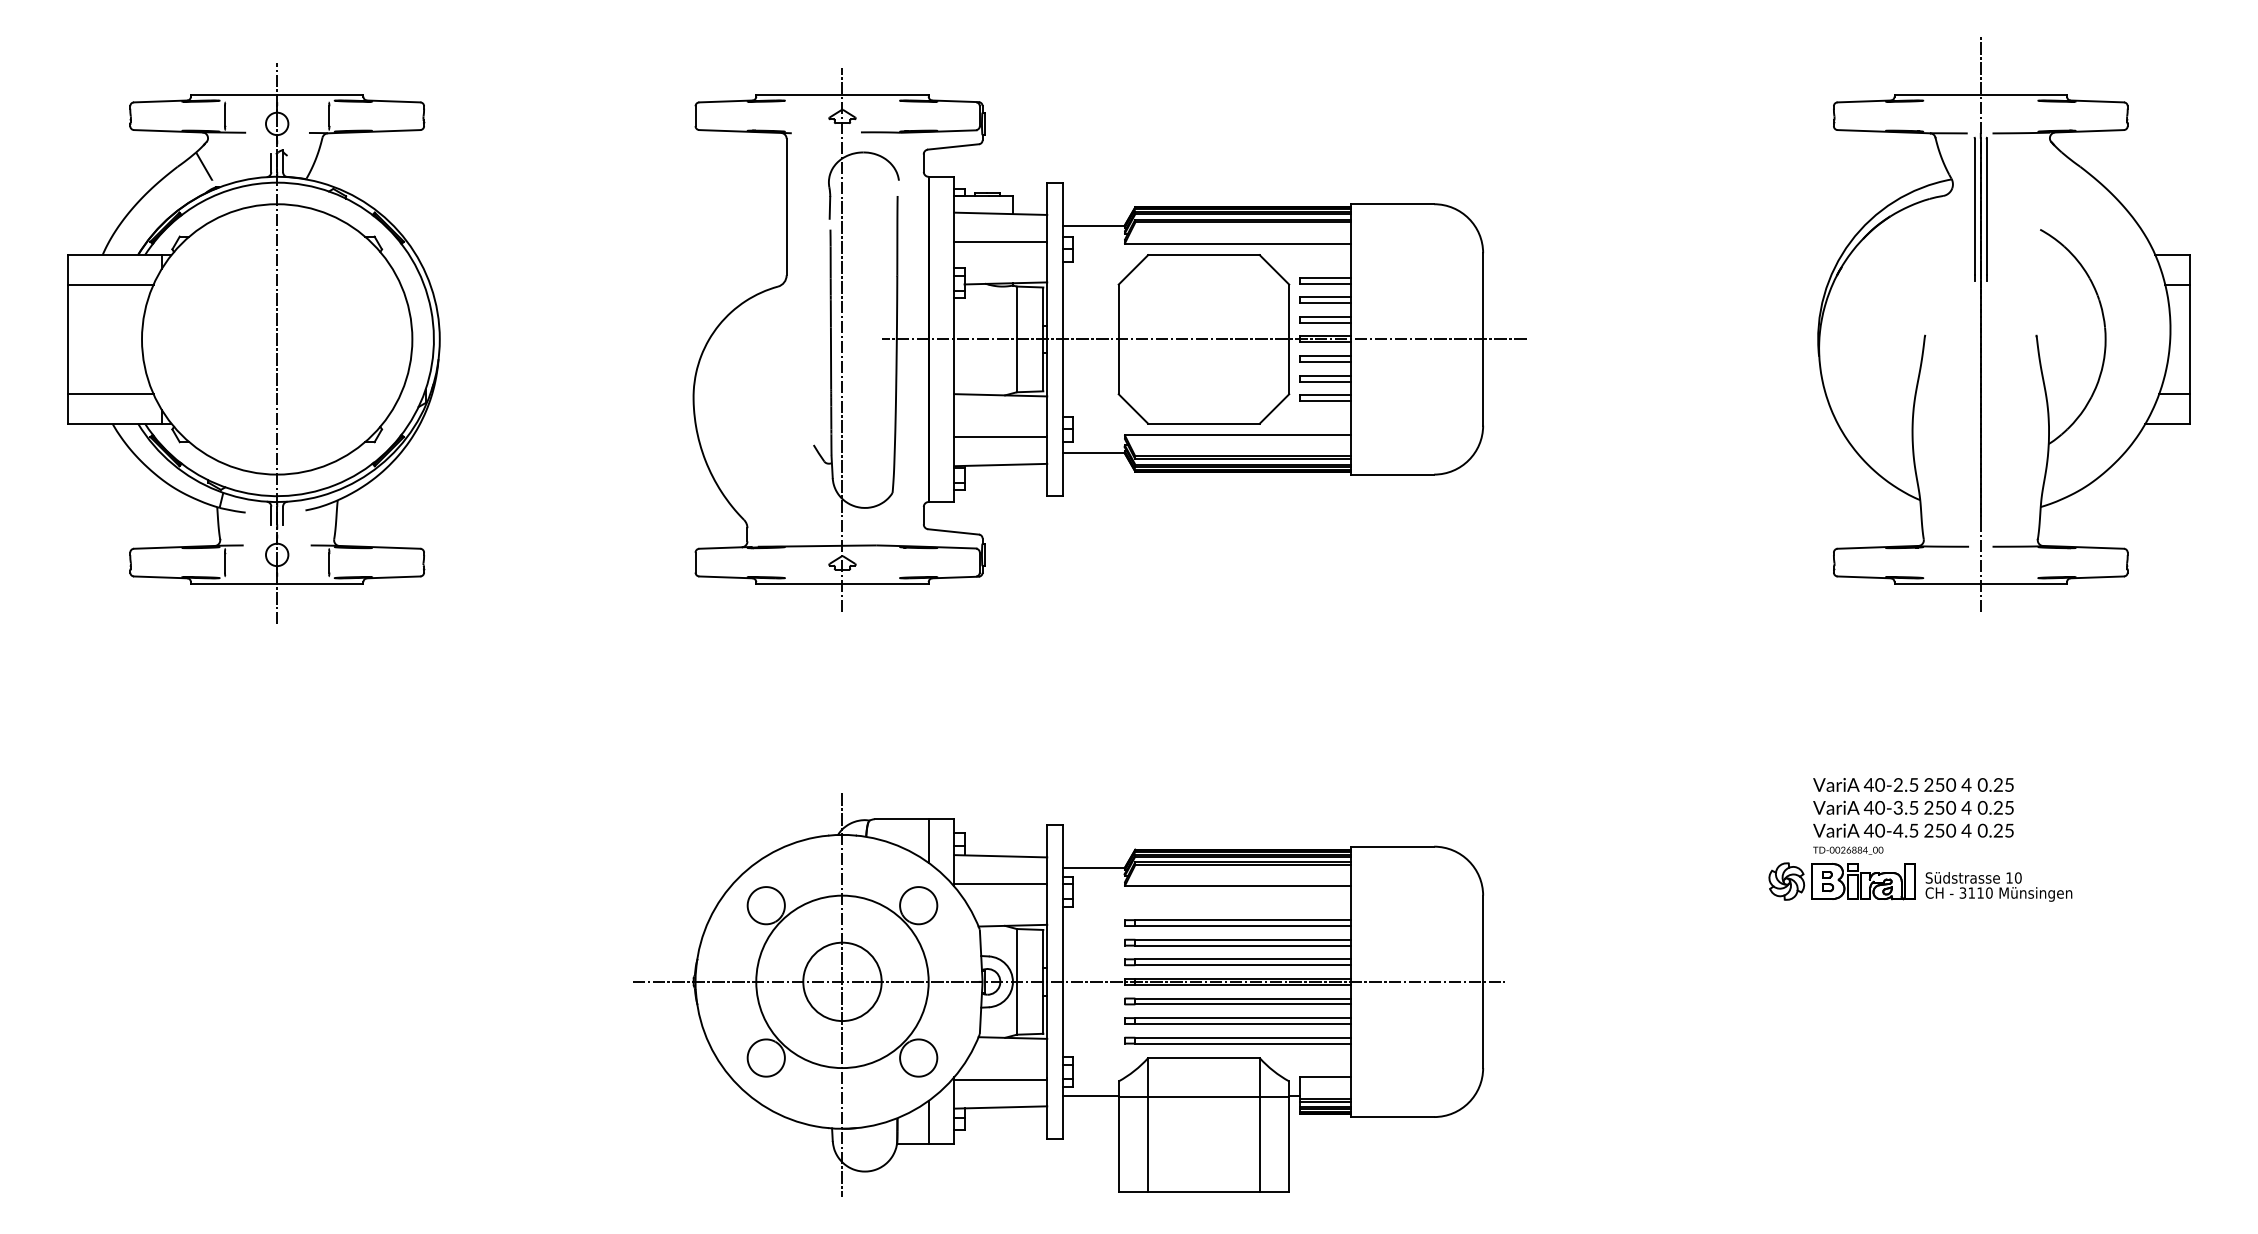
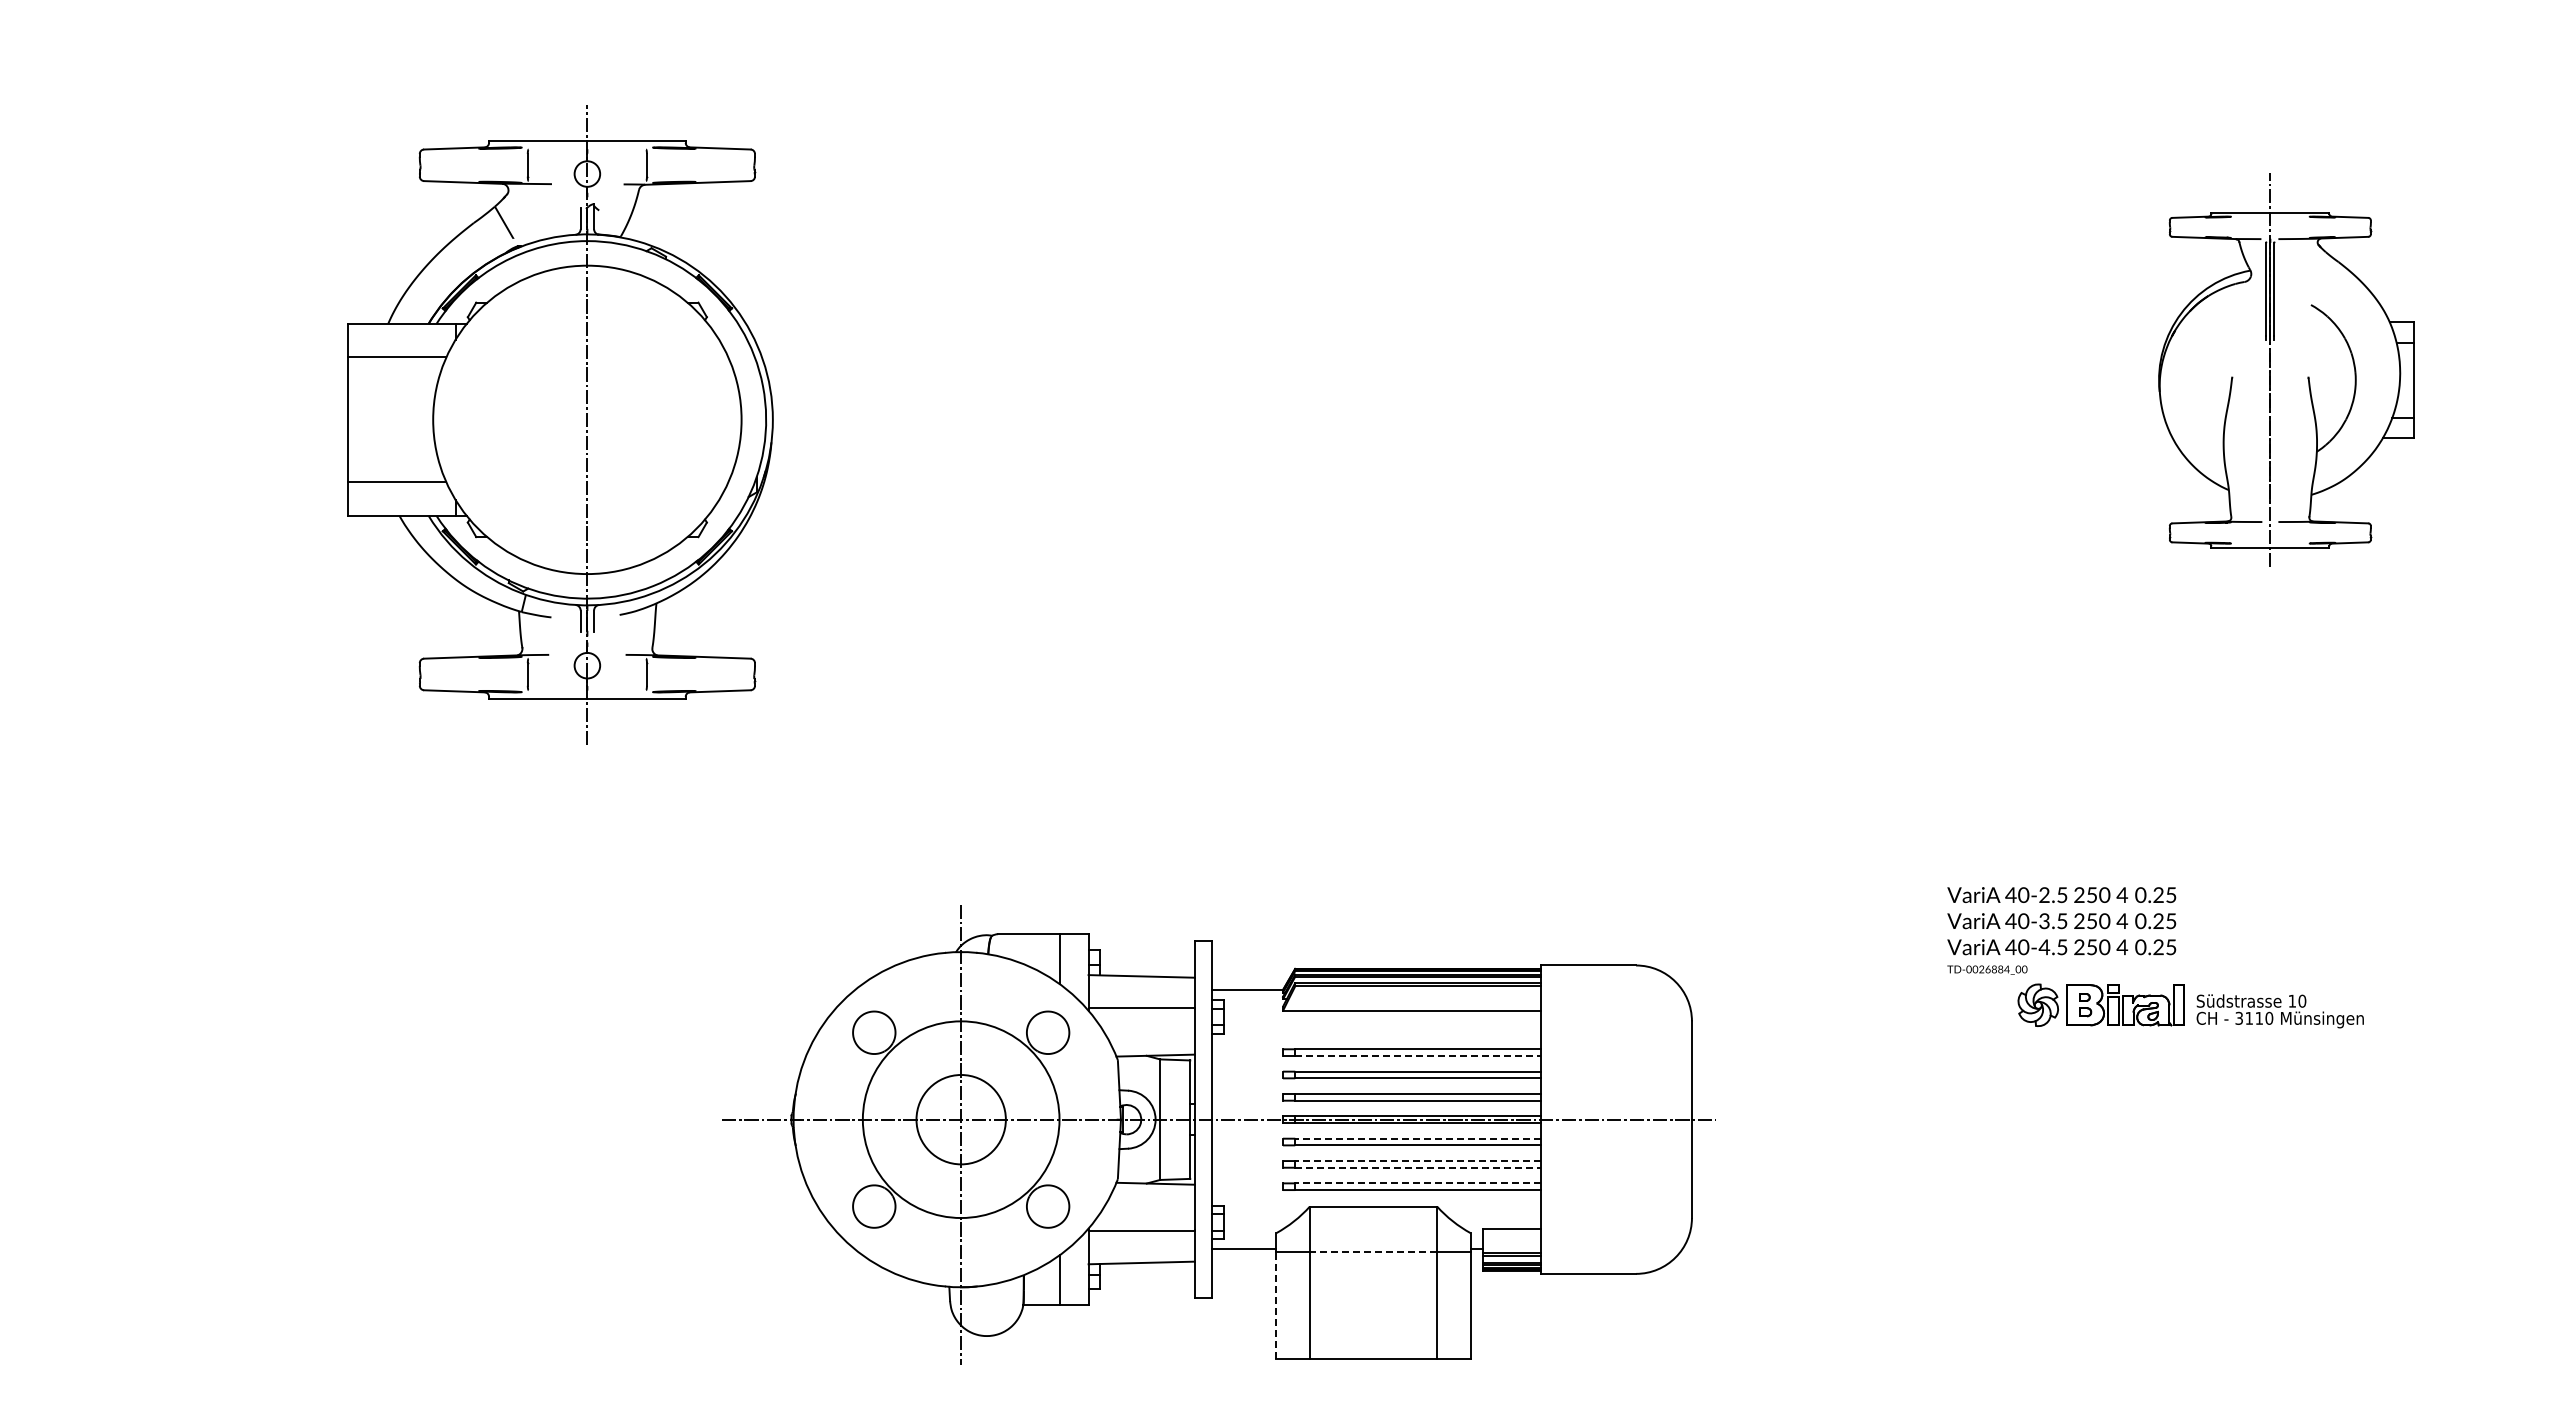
part: (2004, 324) -> (2286, 369), size x0.6
part: (1109, 339) -> (1265, 387), removed
part: (253, 343) -> (560, 424), moved
text: (1913, 816) -> (2061, 930), moved
line: (1243, 926) -> (1418, 1056), solid -> dashed
line: (1243, 998) -> (1418, 1138), solid -> dashed
line: (1243, 1018) -> (1418, 1161), solid -> dashed
line: (1243, 1023) -> (1418, 1167), solid -> dashed
line: (1243, 1037) -> (1418, 1183), solid -> dashed
line: (1203, 1097) -> (1373, 1251), solid -> dashed
line: (1118, 1144) -> (1276, 1305), solid -> dashed

